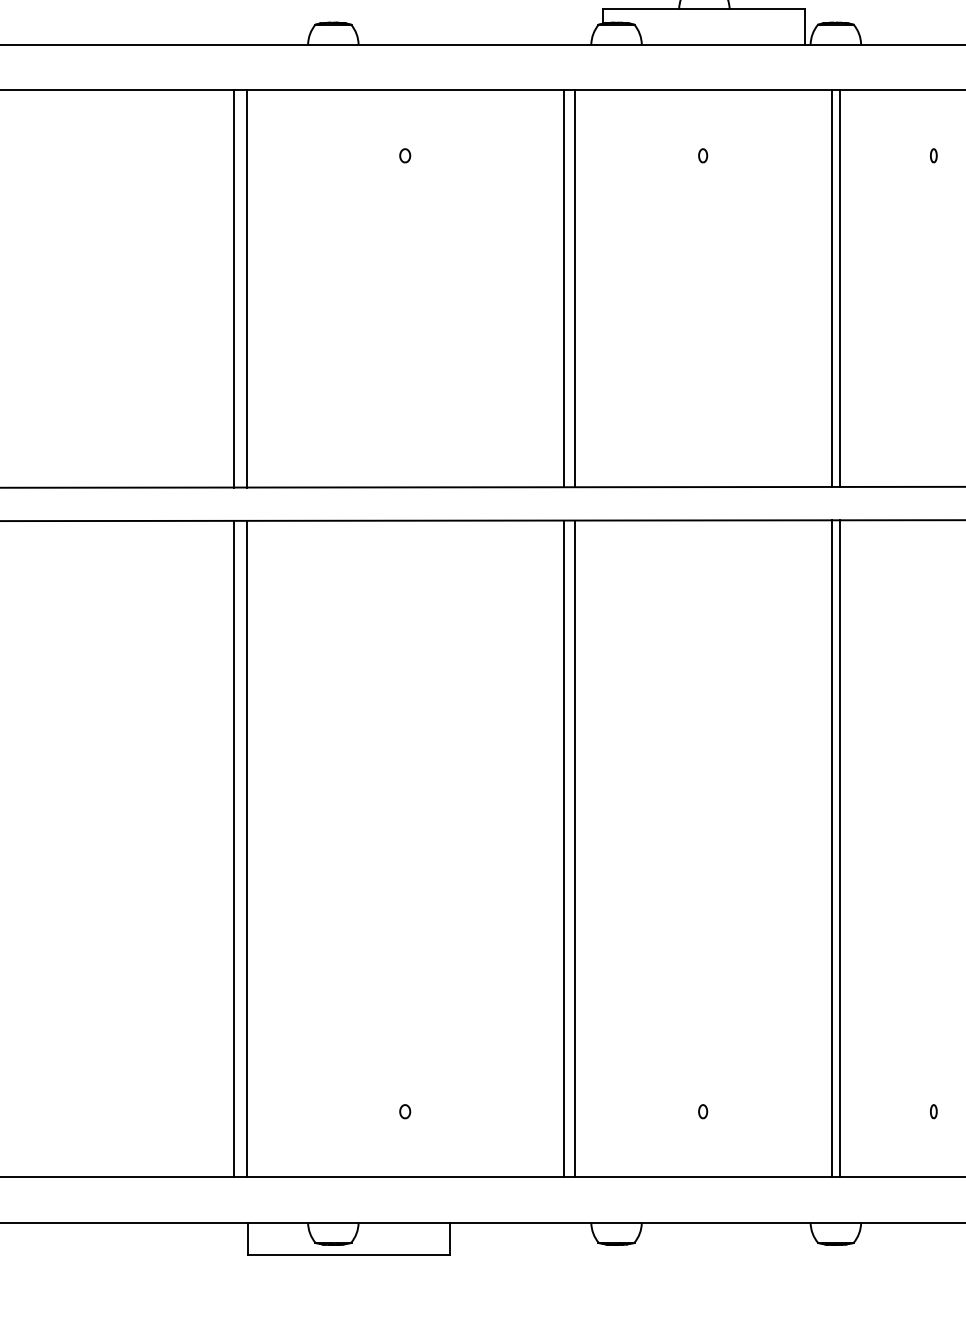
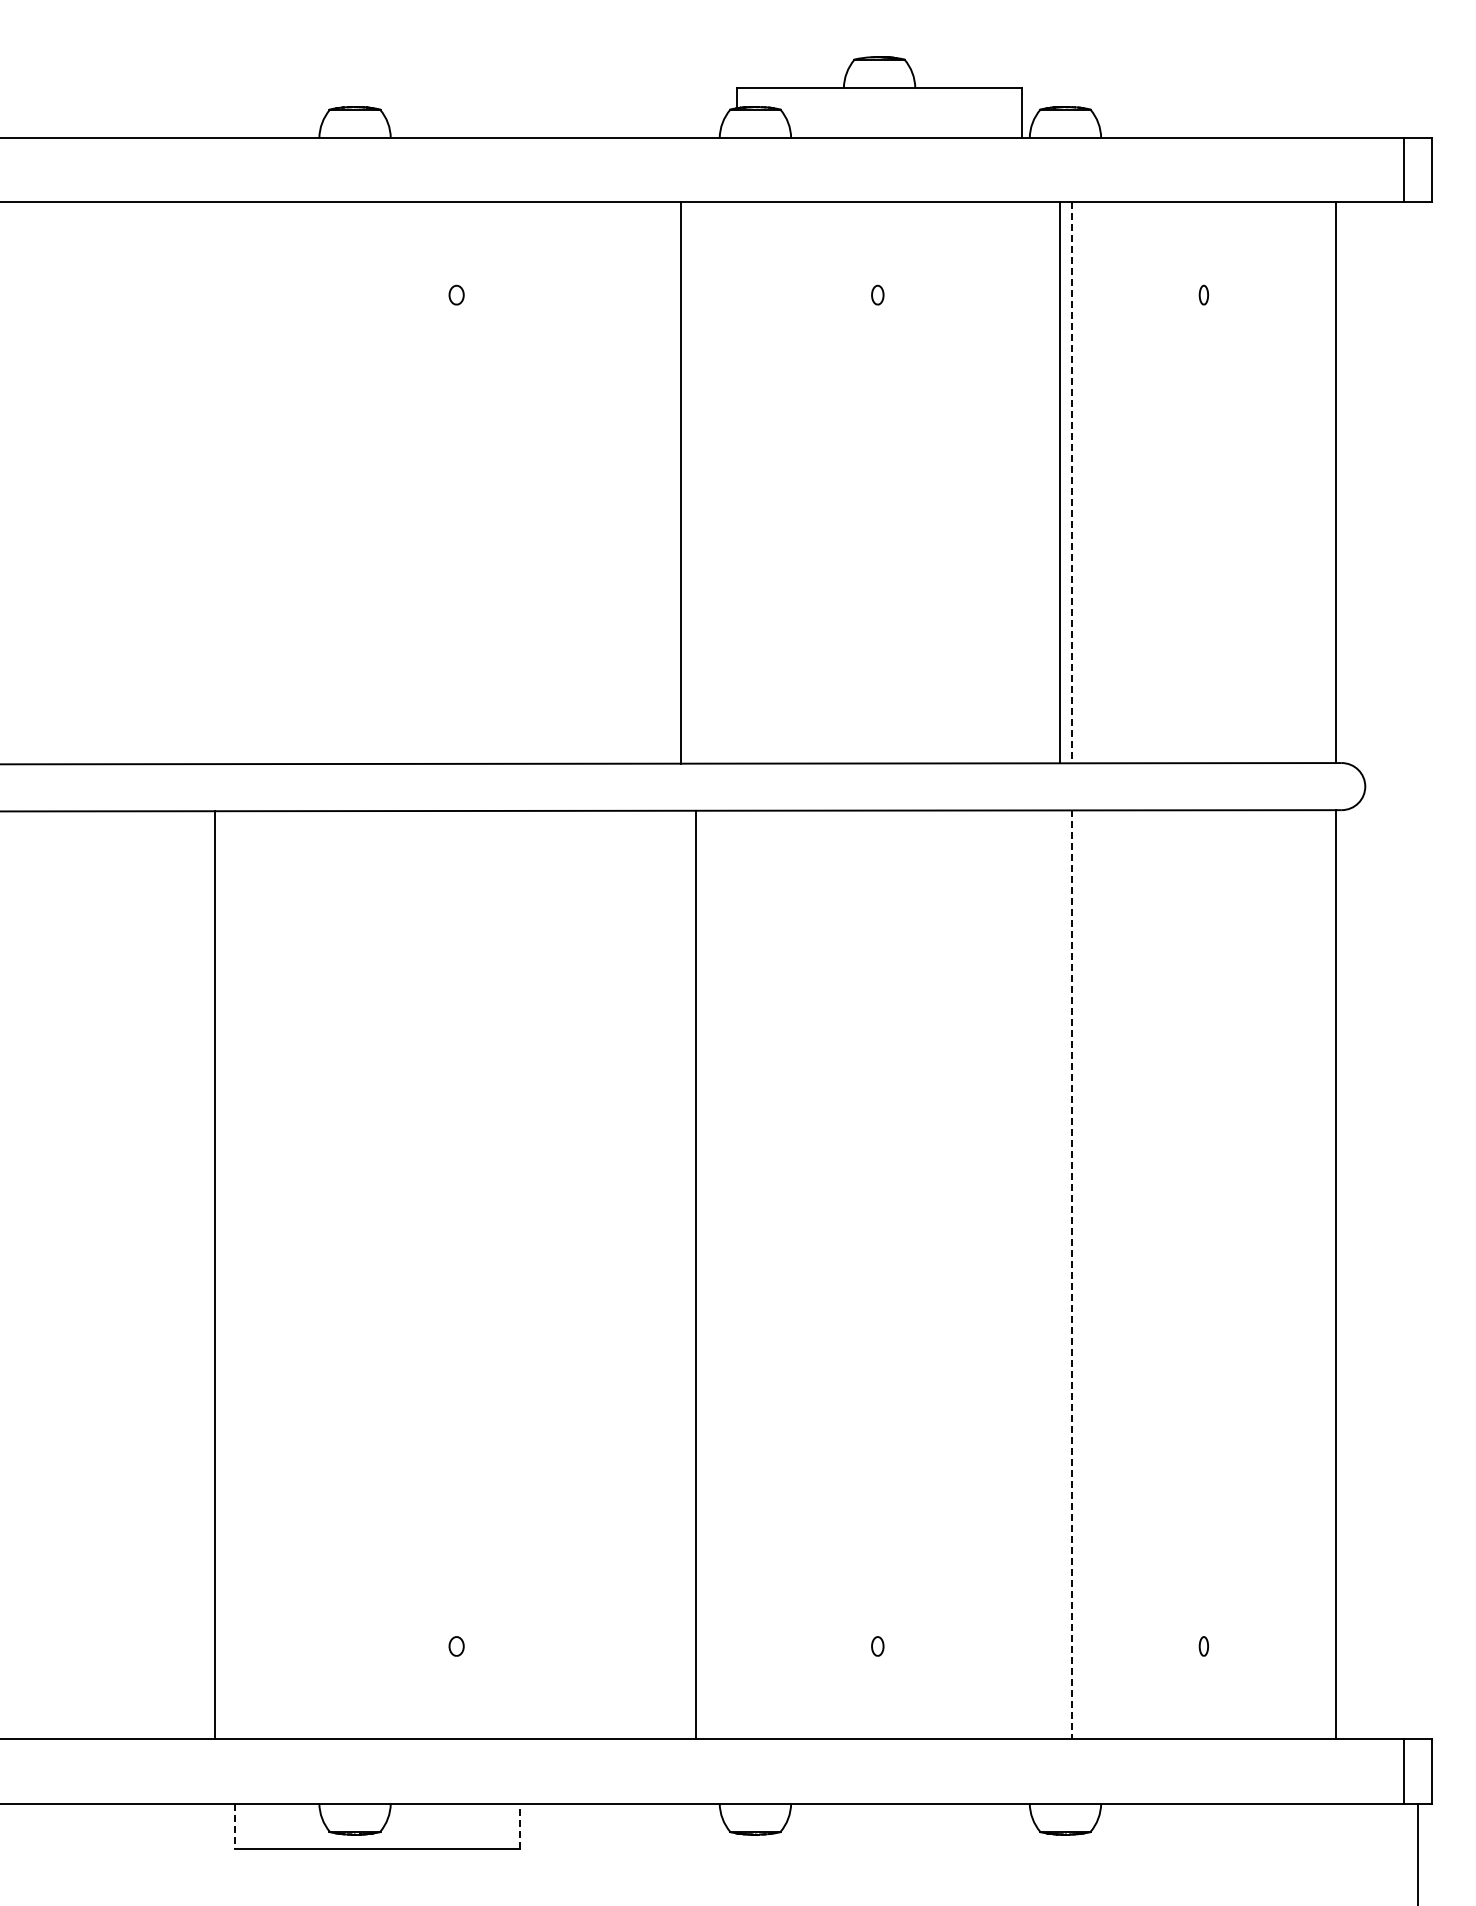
line: (574, 288) -> (696, 482), removed
line: (233, 289) -> (214, 483), removed
line: (246, 289) -> (232, 483), removed
line: (840, 289) -> (1071, 483), solid -> dashed
line: (563, 848) -> (680, 1274), removed
line: (831, 848) -> (1059, 1274), removed
line: (246, 849) -> (232, 1275), removed
line: (840, 849) -> (1071, 1275), solid -> dashed
line: (248, 1239) -> (234, 1826), solid -> dashed
line: (450, 1239) -> (520, 1826), solid -> dashed

